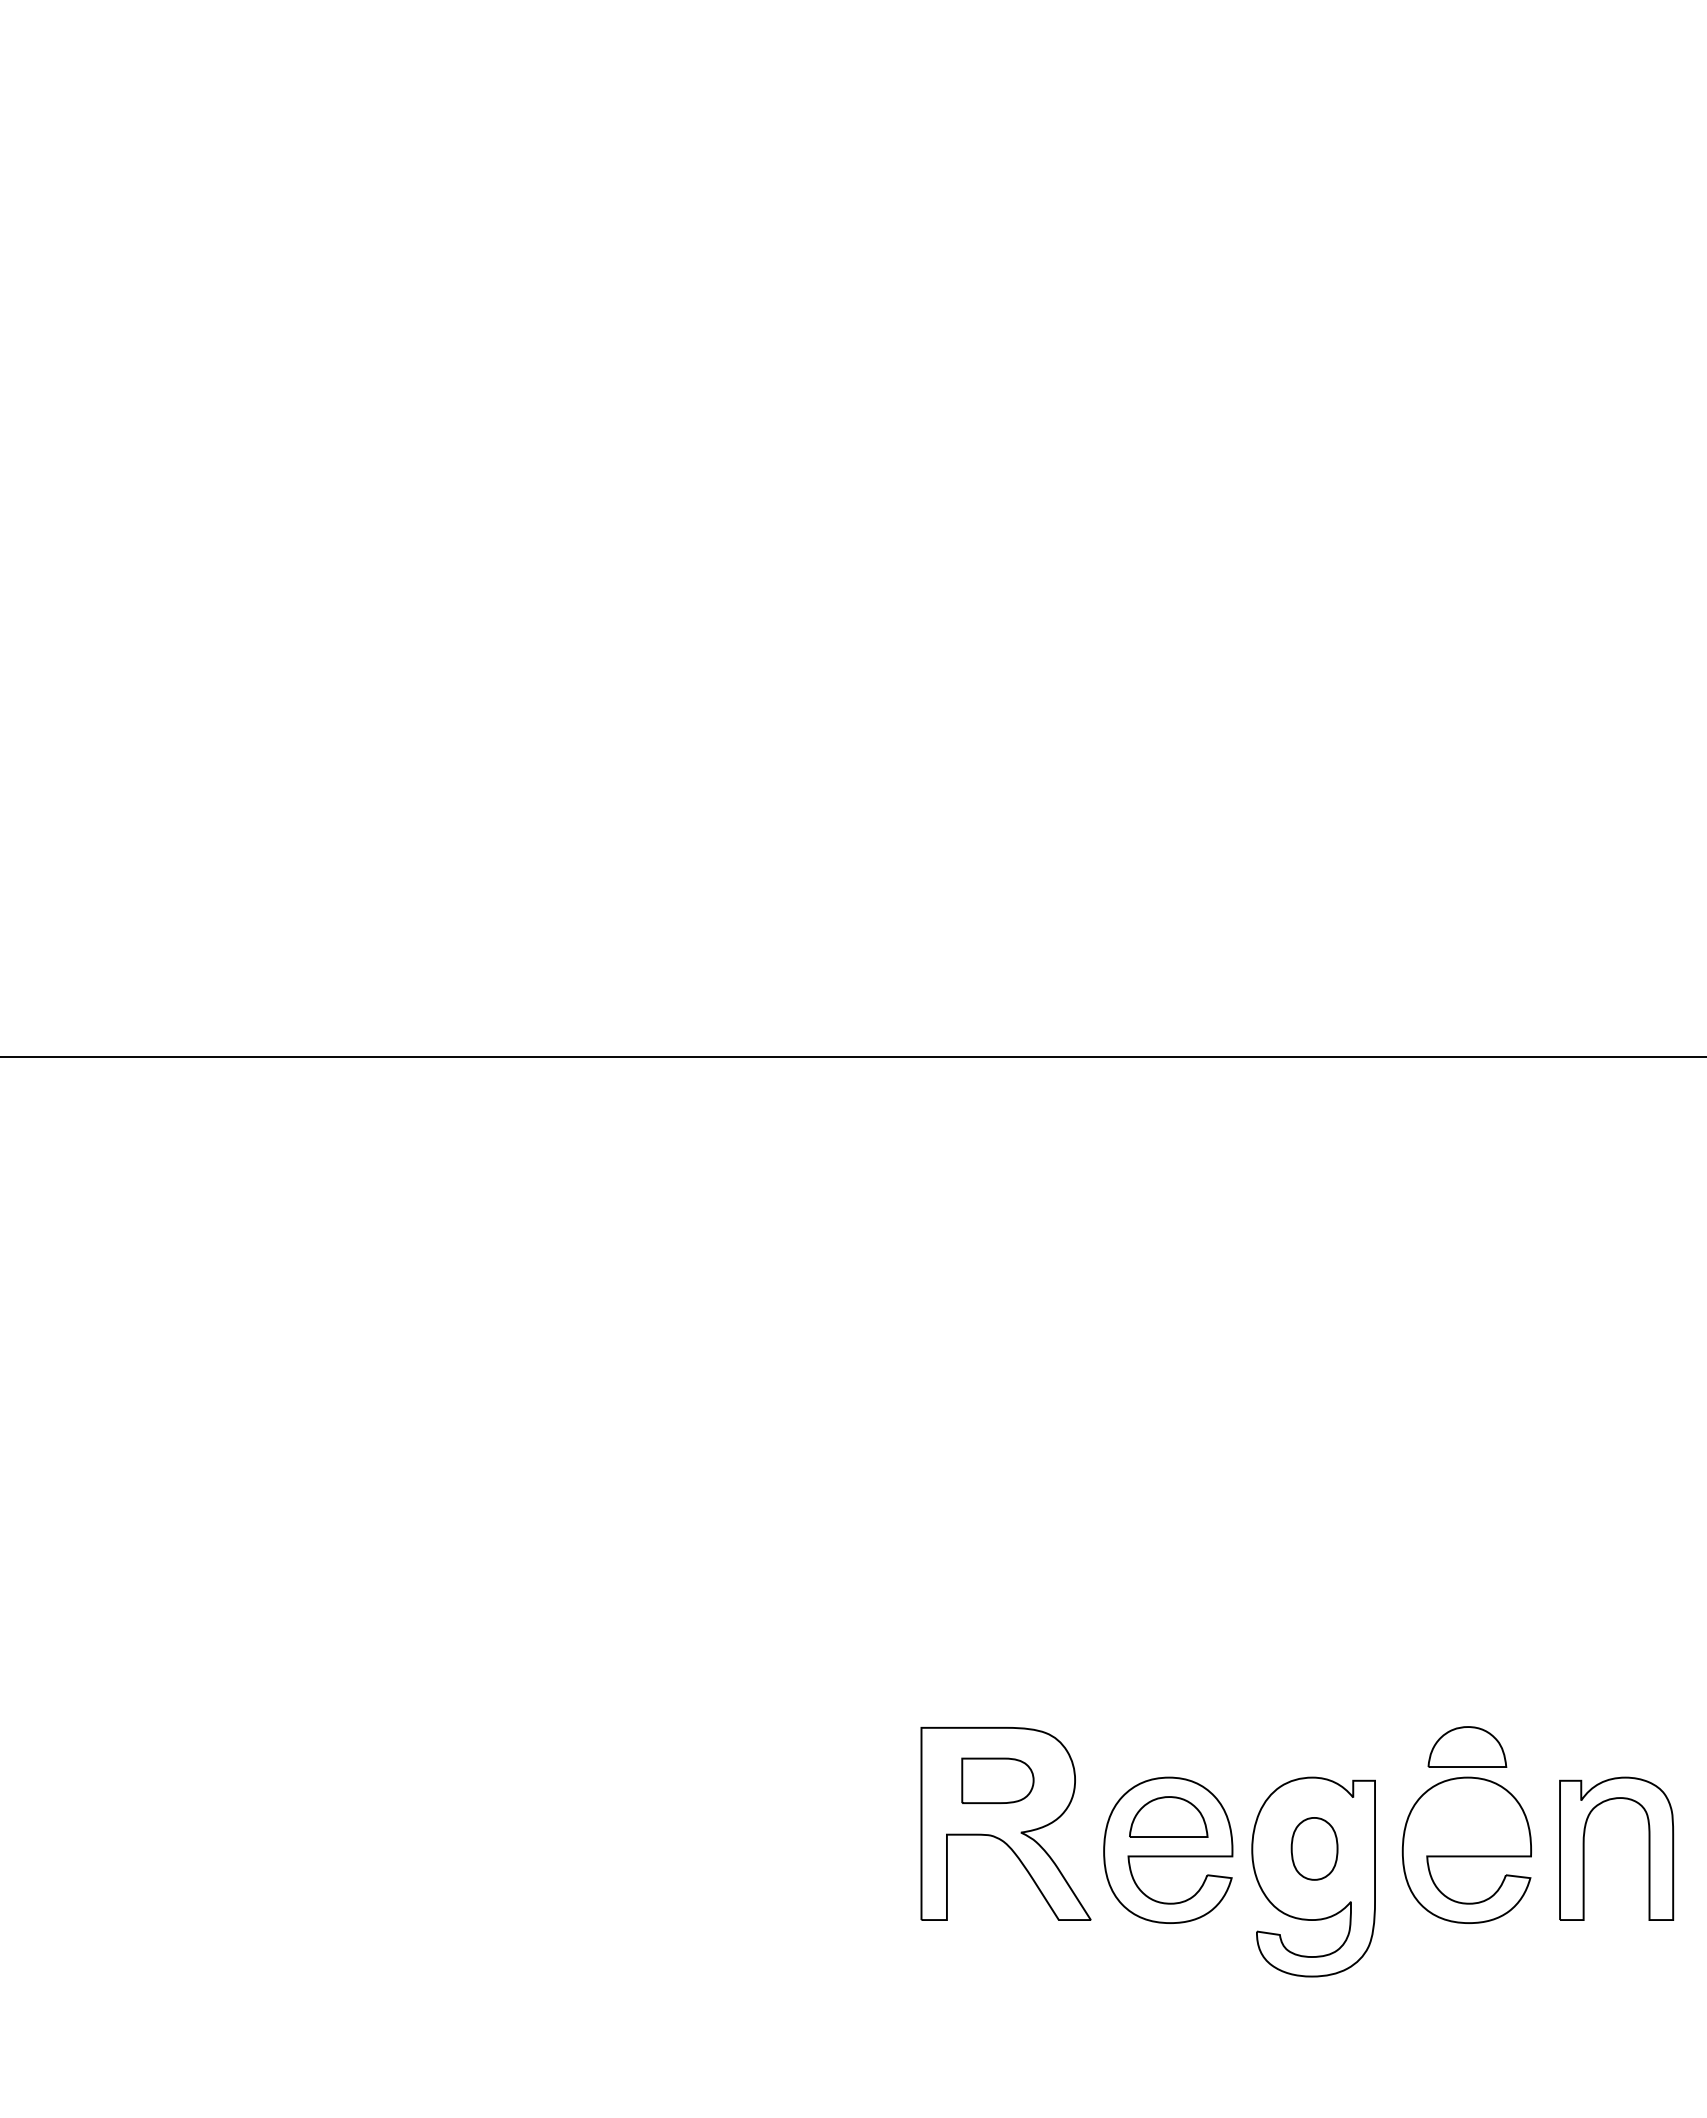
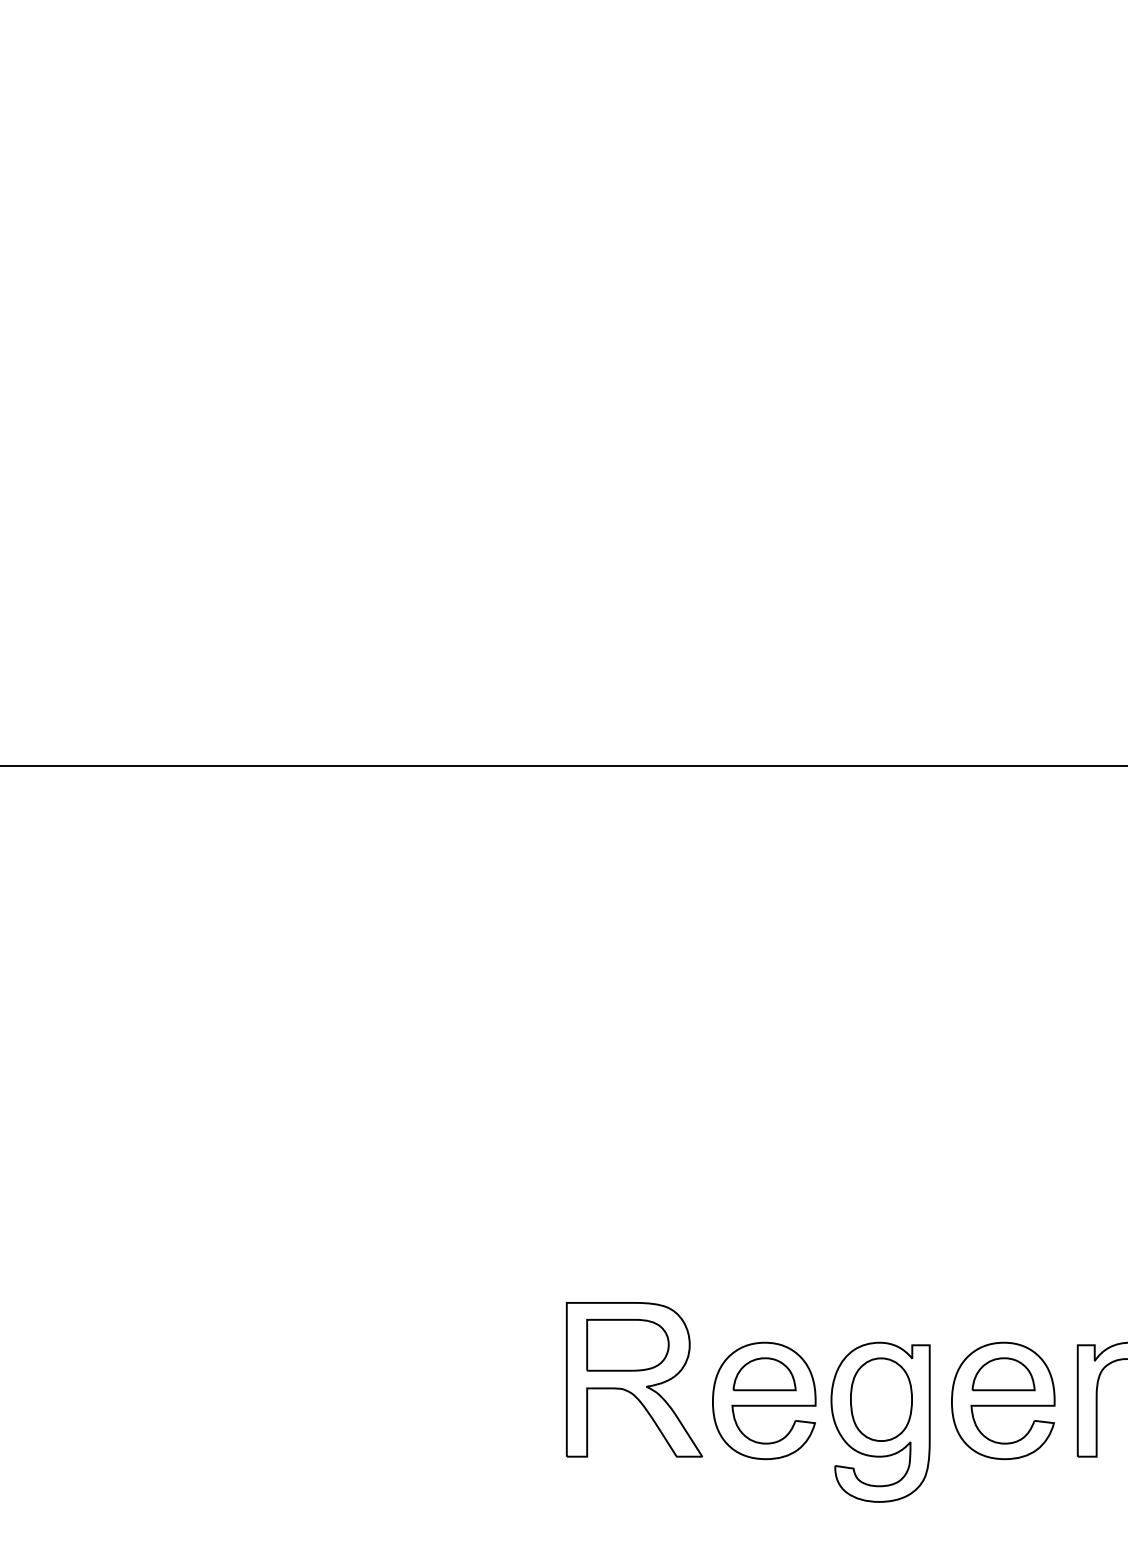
part: (1467, 1746) -> (1003, 1373), moved
part: (997, 1780) -> (627, 1345), size x1.43
part: (1314, 1848) -> (881, 1399), size x1.67

